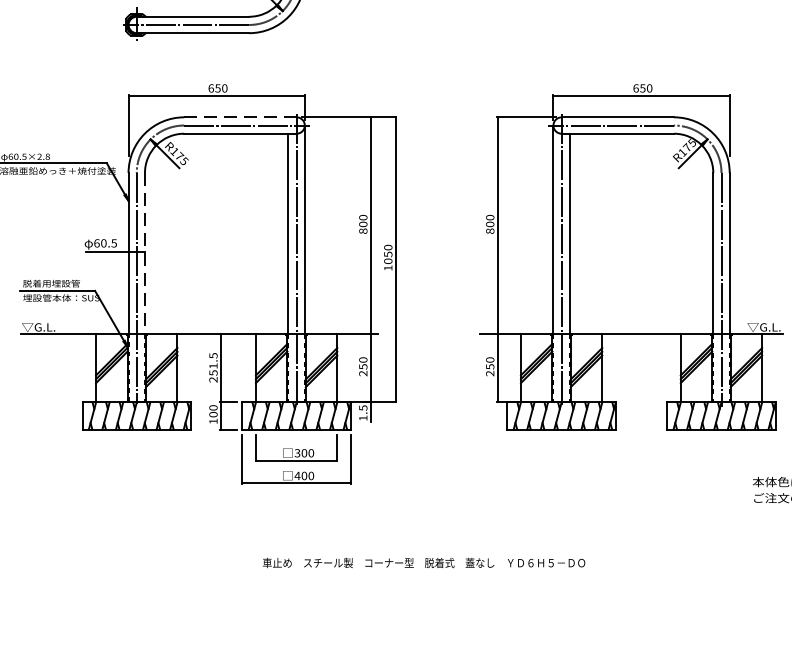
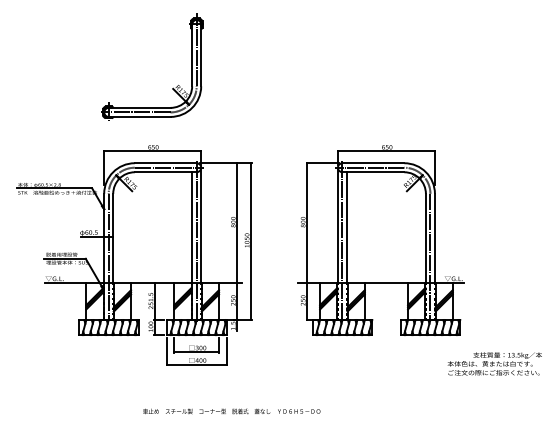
line: (239, 117) -> (165, 163), dashed -> solid
line: (145, 254) -> (113, 238), dashed -> solid
text: (423, 563) -> (231, 411), moved

